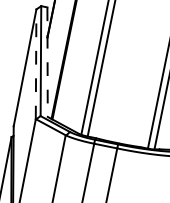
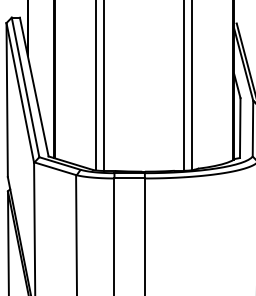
line: (47, 62) -> (34, 87), dashed -> solid
line: (36, 64) -> (20, 92), dashed -> solid

